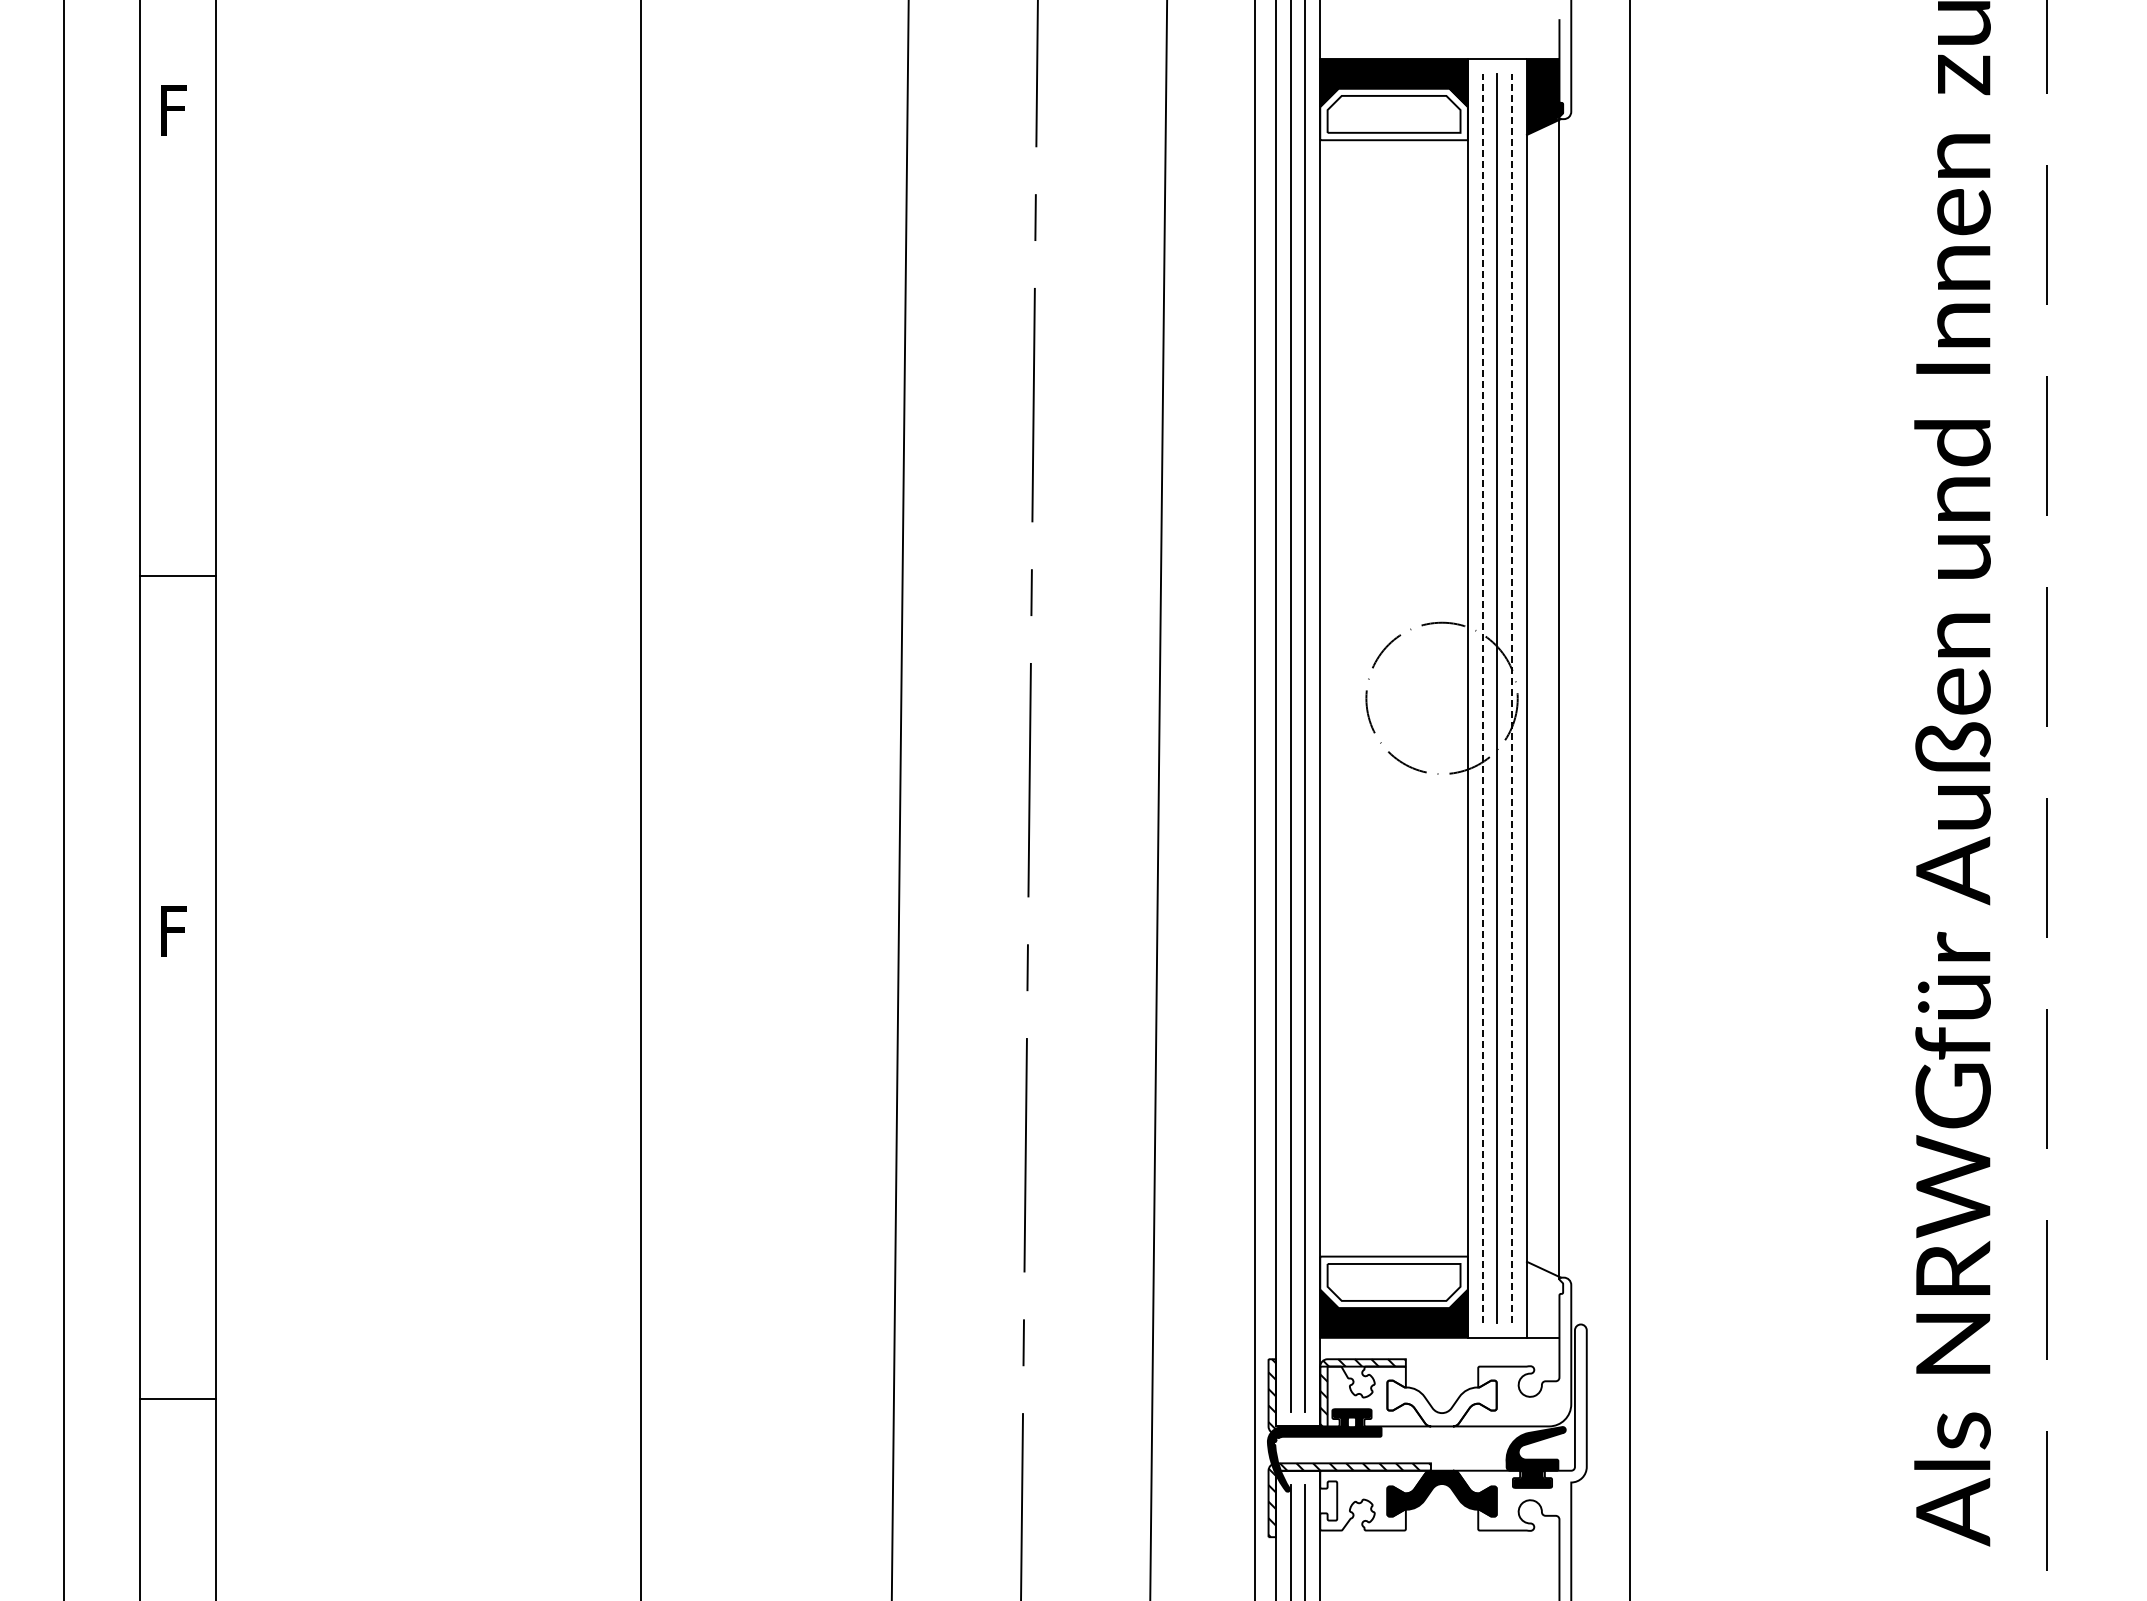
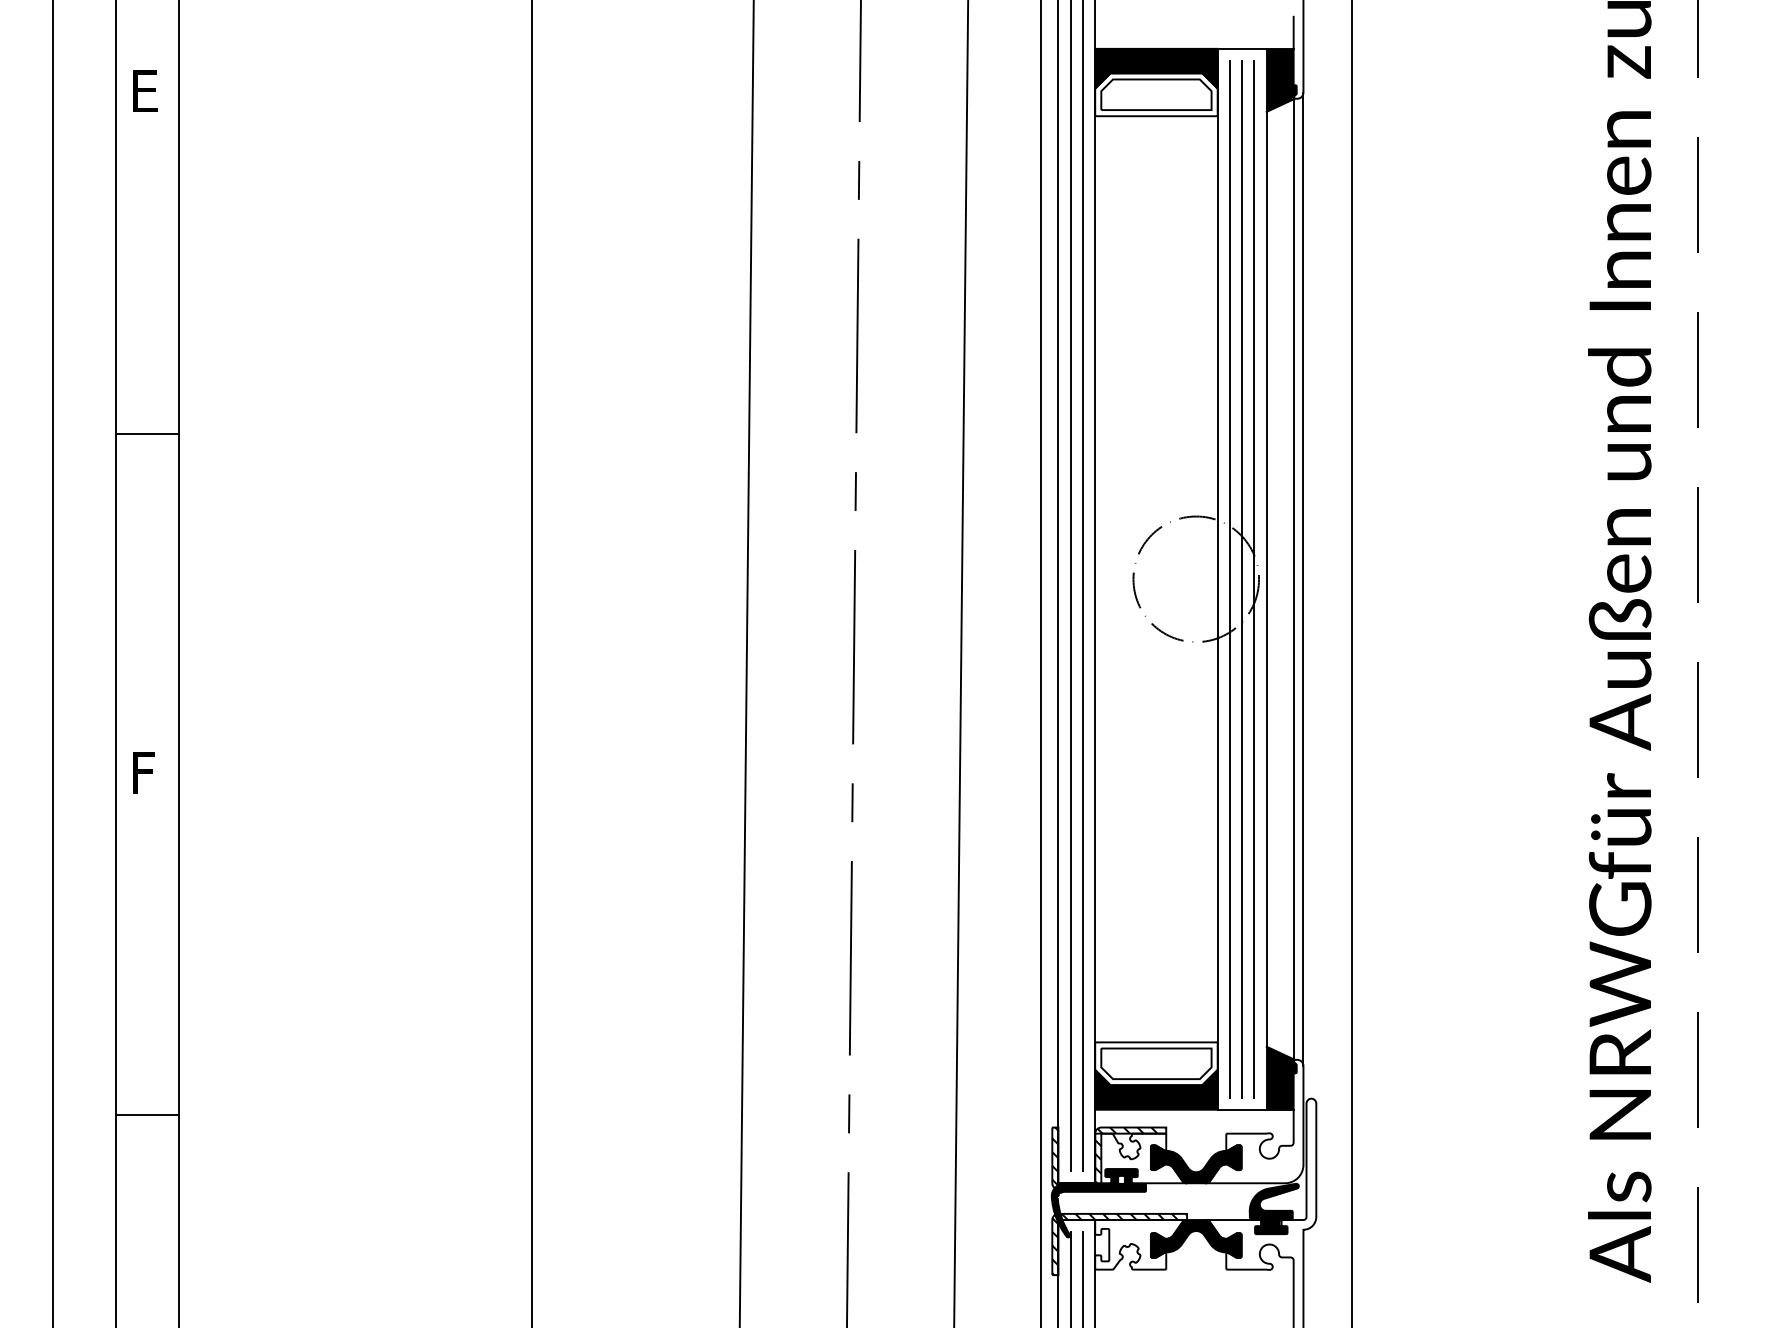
text: (178, 110) -> (148, 91), F -> E
line: (178, 576) -> (148, 434), moved
line: (1482, 698) -> (1229, 579), dashed -> solid
line: (1512, 698) -> (1254, 579), dashed -> solid
line: (1571, 698) -> (1303, 579), added
fill: (1544, 1299) -> (1281, 1077), added
line: (178, 1398) -> (148, 1115), moved
fill: (1441, 1403) -> (1195, 1164), added

